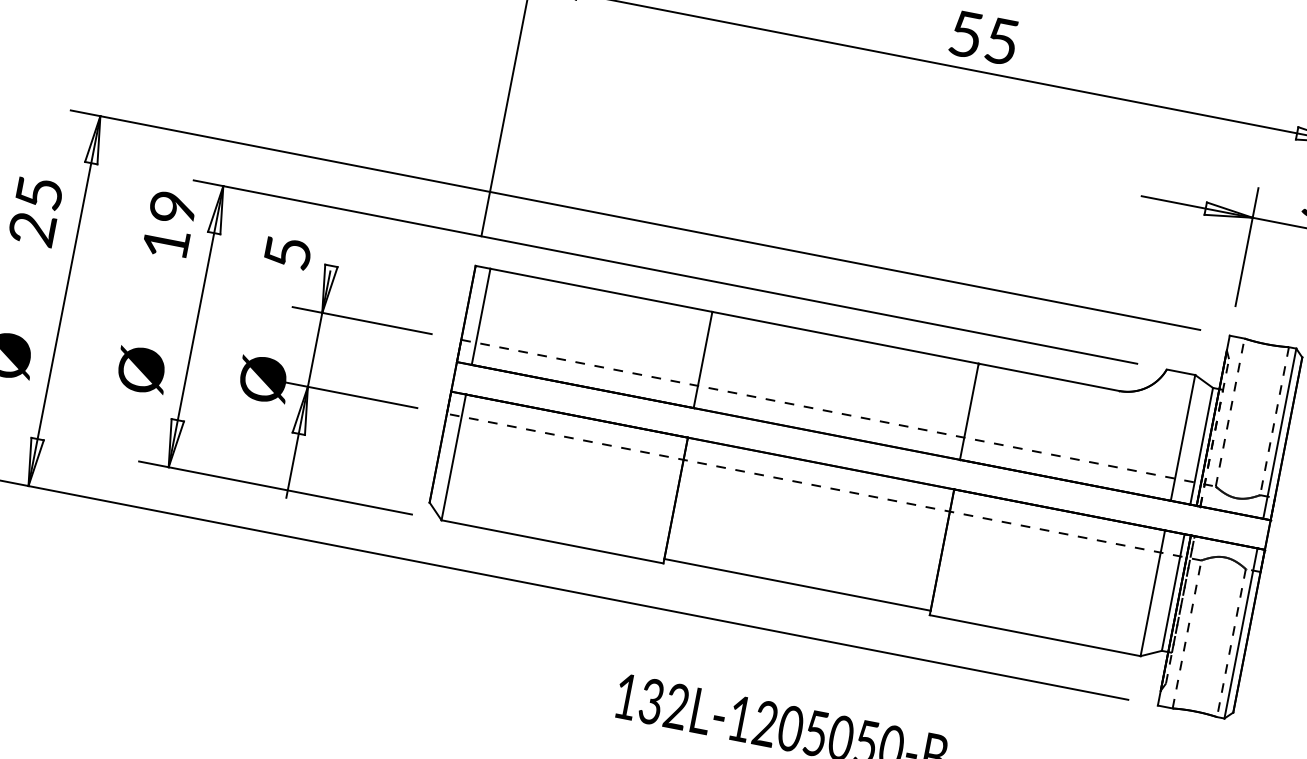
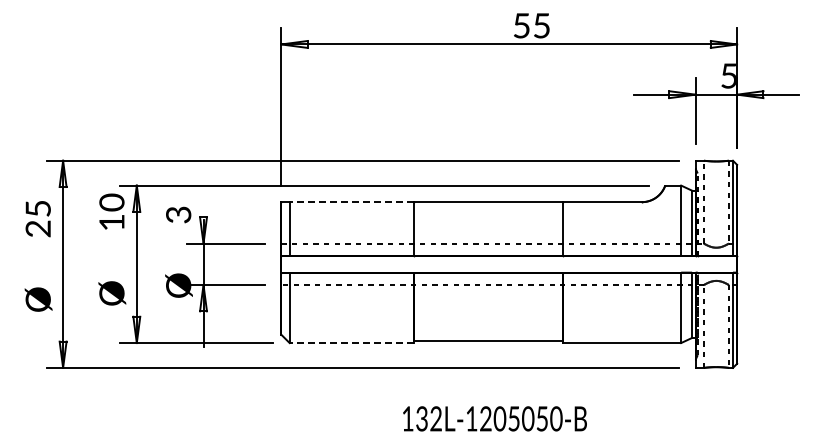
text: (174, 207) -> (112, 202), 19 -> 10
text: (287, 252) -> (178, 214), 5 -> 3
line: (600, 290) -> (351, 202), solid -> dashed
line: (551, 542) -> (351, 343), solid -> dashed

